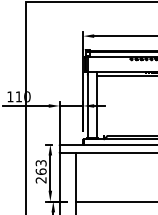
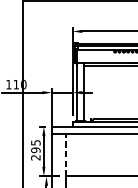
text: (40, 167) -> (35, 146), 263 -> 295
line: (75, 176) -> (65, 154), solid -> dashed

